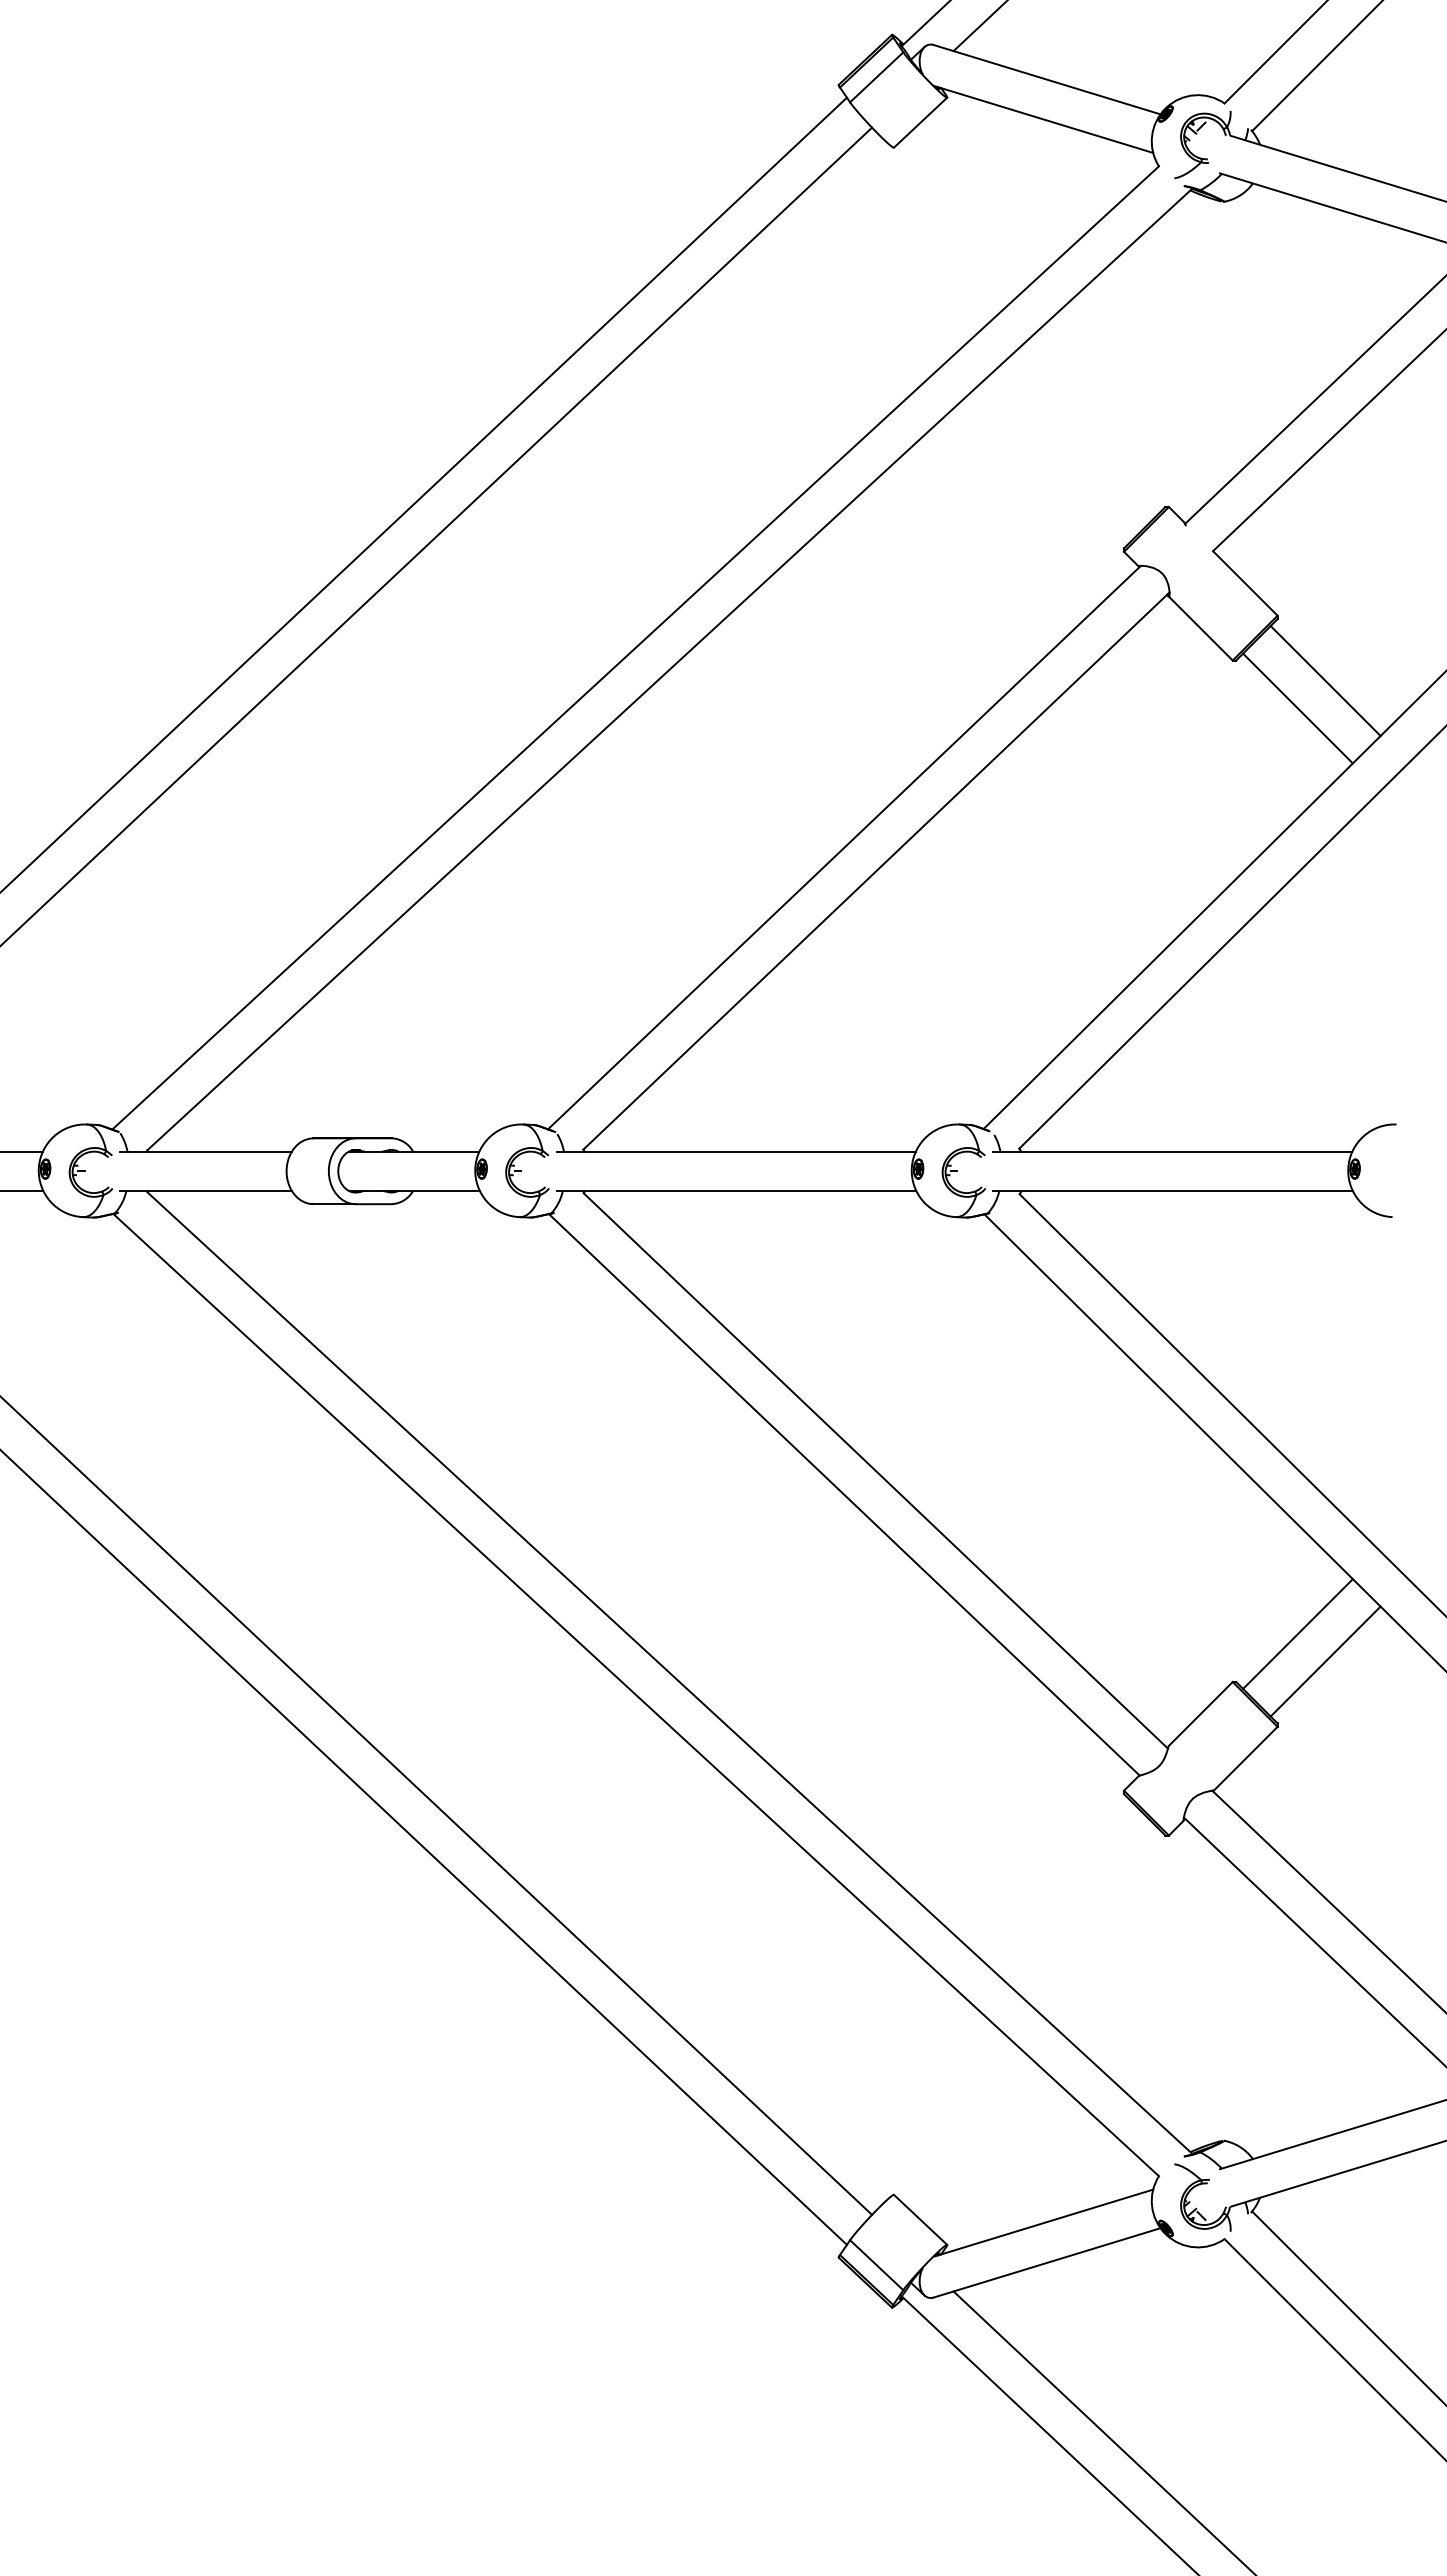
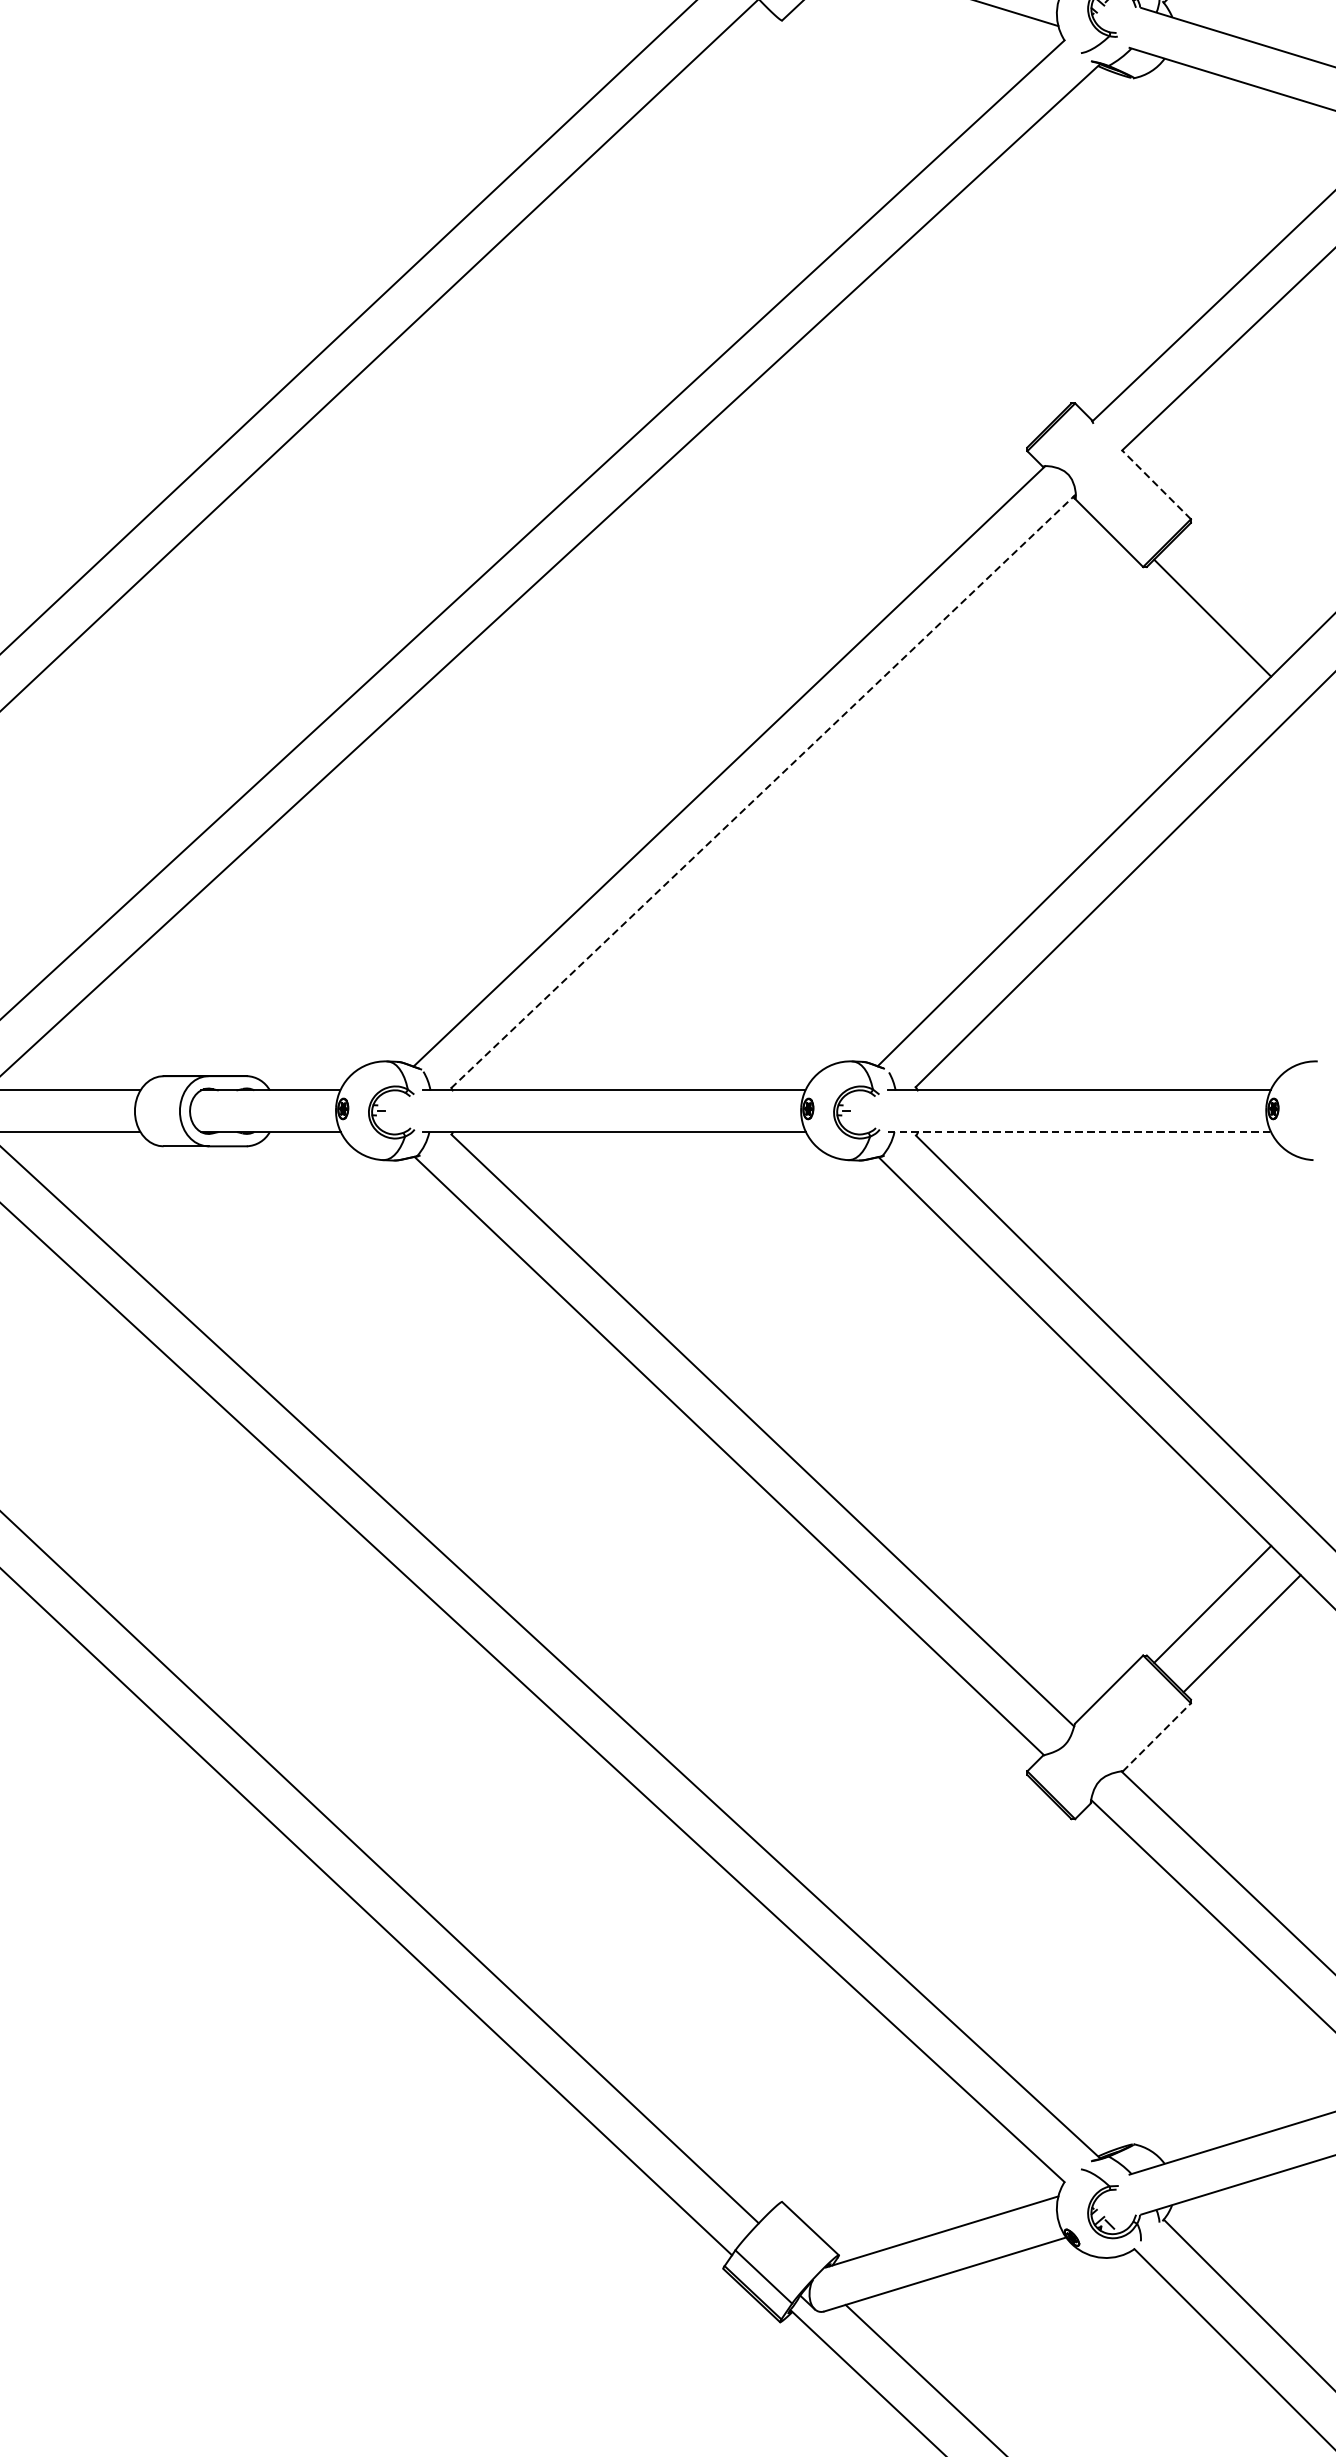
line: (1245, 583) -> (1156, 484), solid -> dashed
line: (1325, 680) -> (1242, 588), removed
line: (876, 870) -> (763, 790), solid -> dashed
line: (1172, 1190) -> (1078, 1131), solid -> dashed
line: (1245, 1758) -> (1156, 1737), solid -> dashed

